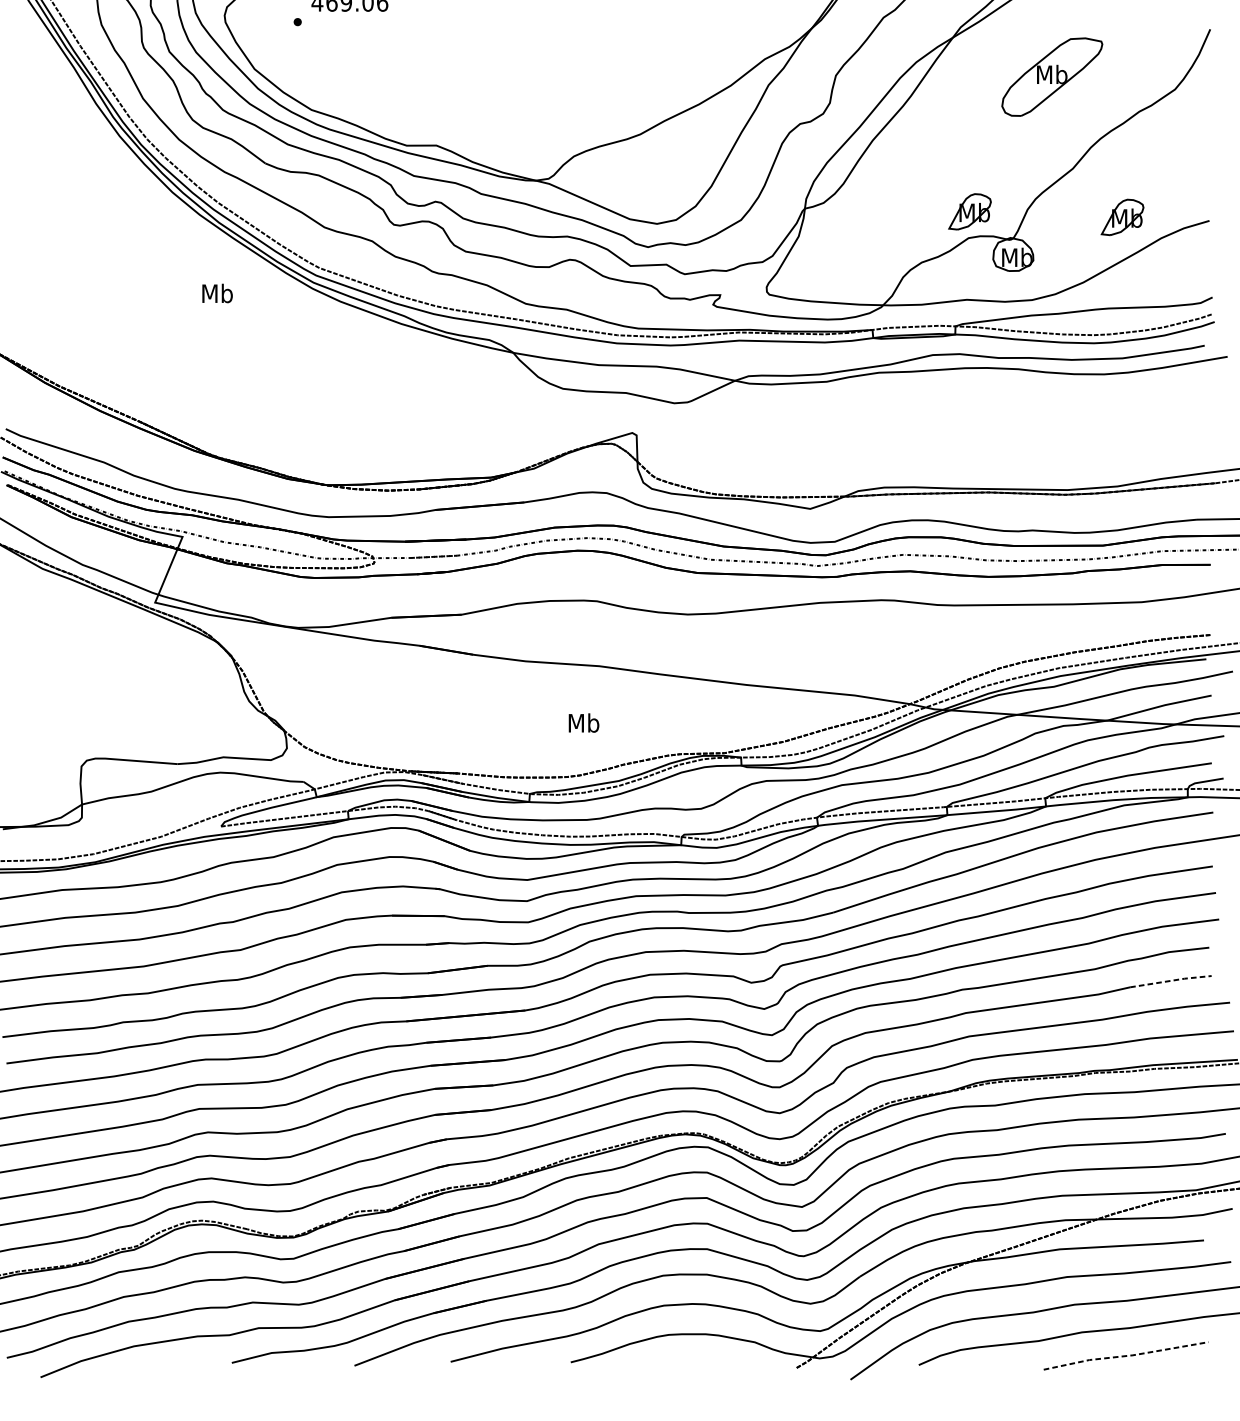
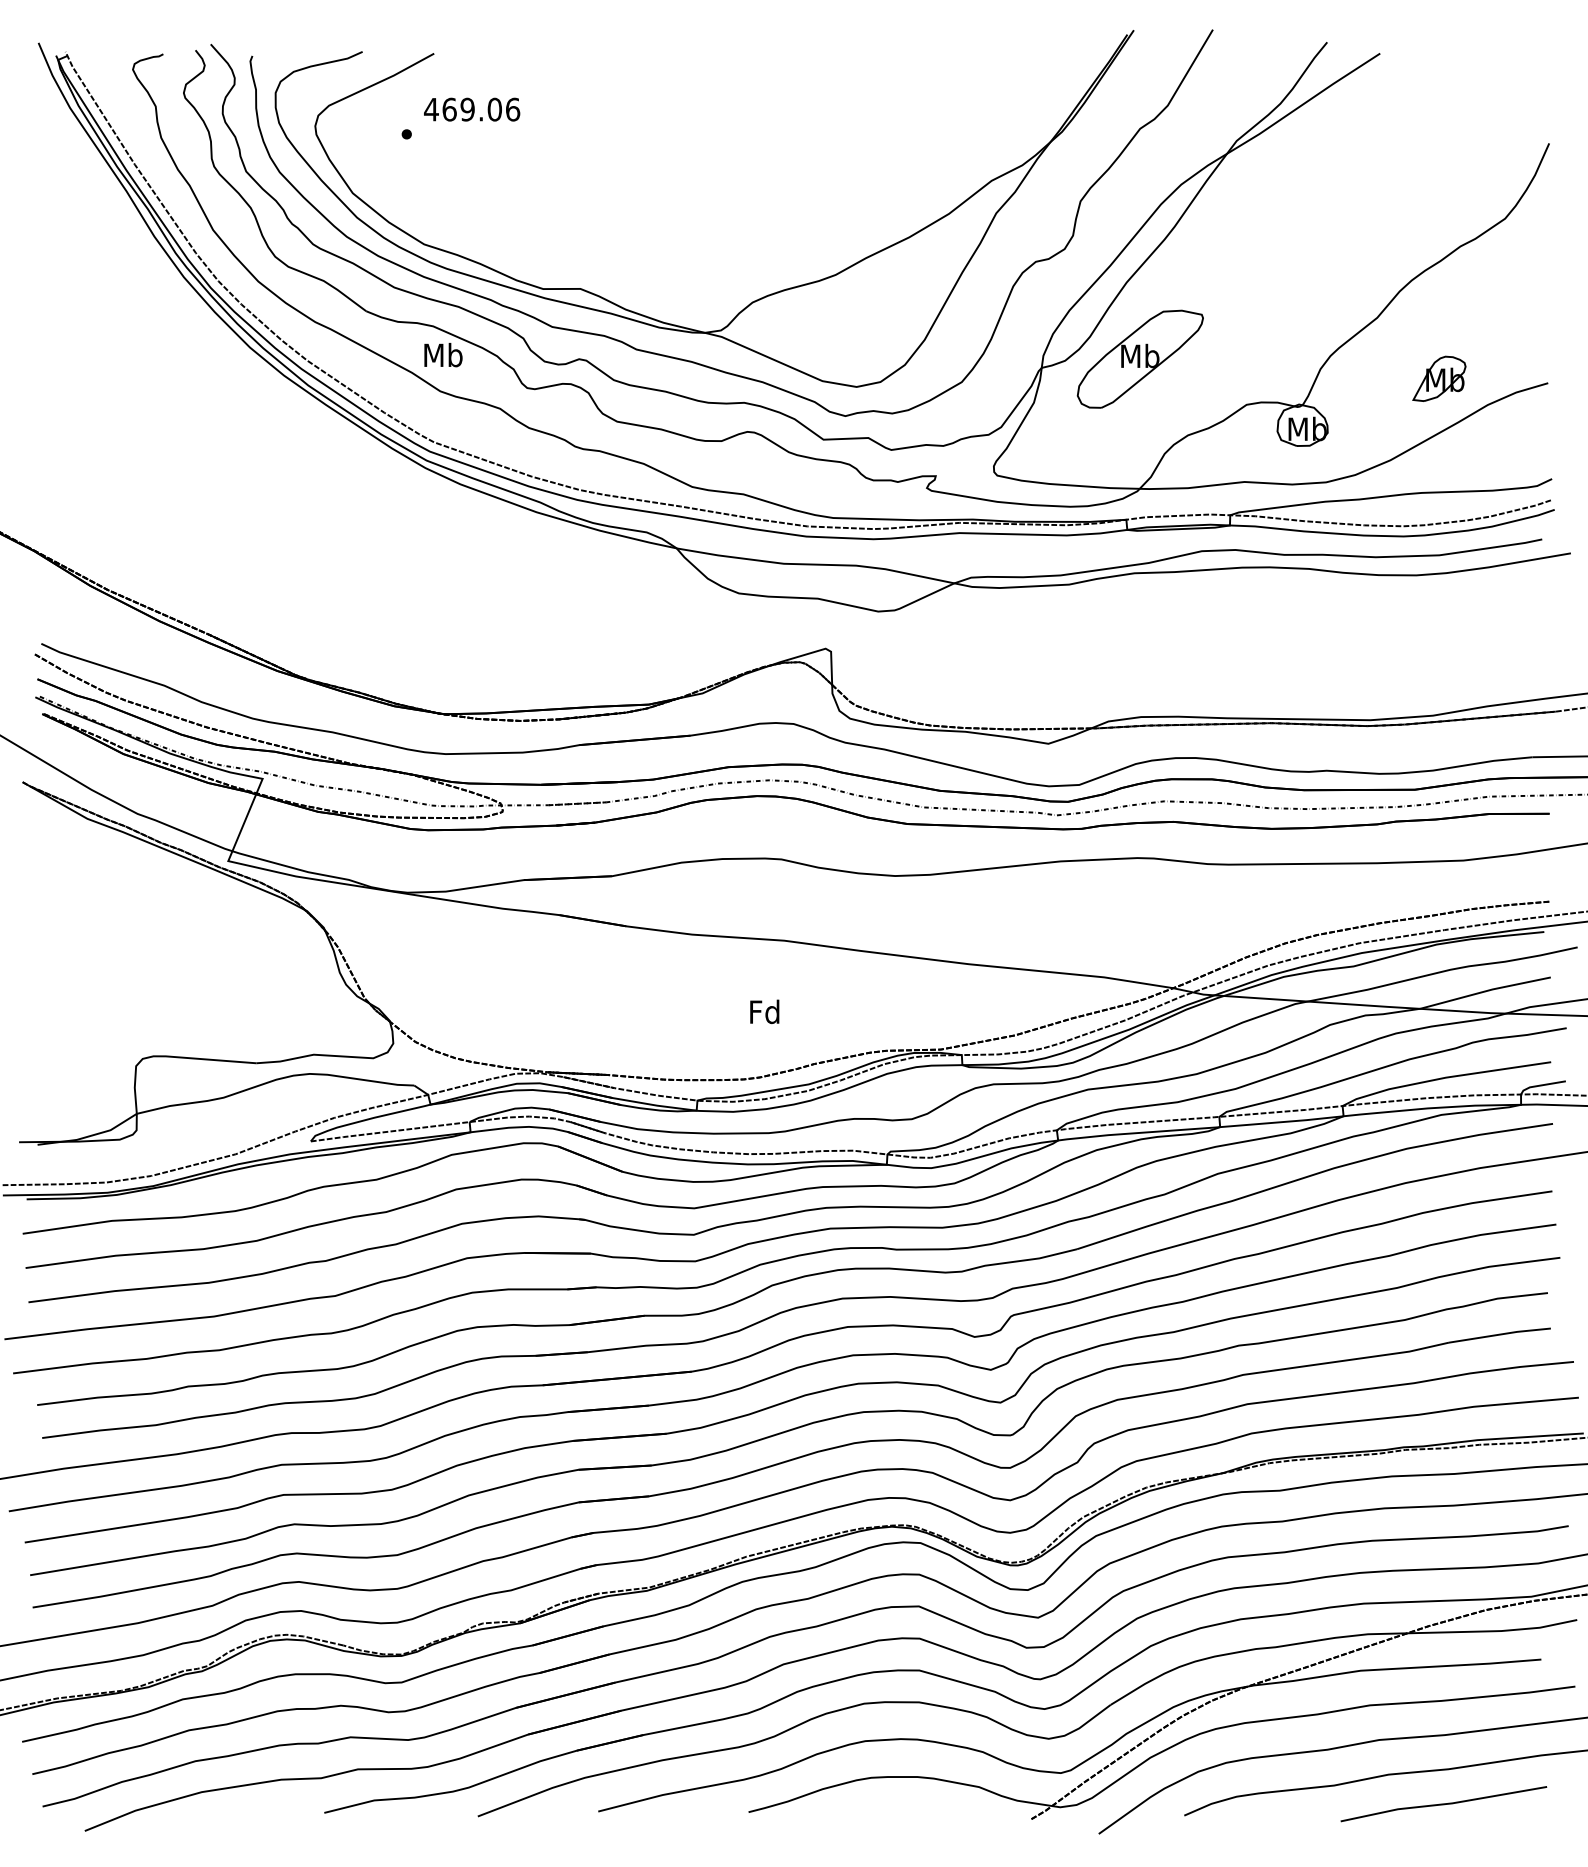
part: (1051, 76) -> (1139, 358), moved
part: (970, 211) -> (1248, 371), removed
text: (217, 293) -> (443, 355), moved
text: (584, 722) -> (765, 1011), Mb -> Fd
line: (1171, 980) -> (1500, 1334), dashed -> solid
line: (1126, 1356) -> (1444, 1804), dashed -> solid

